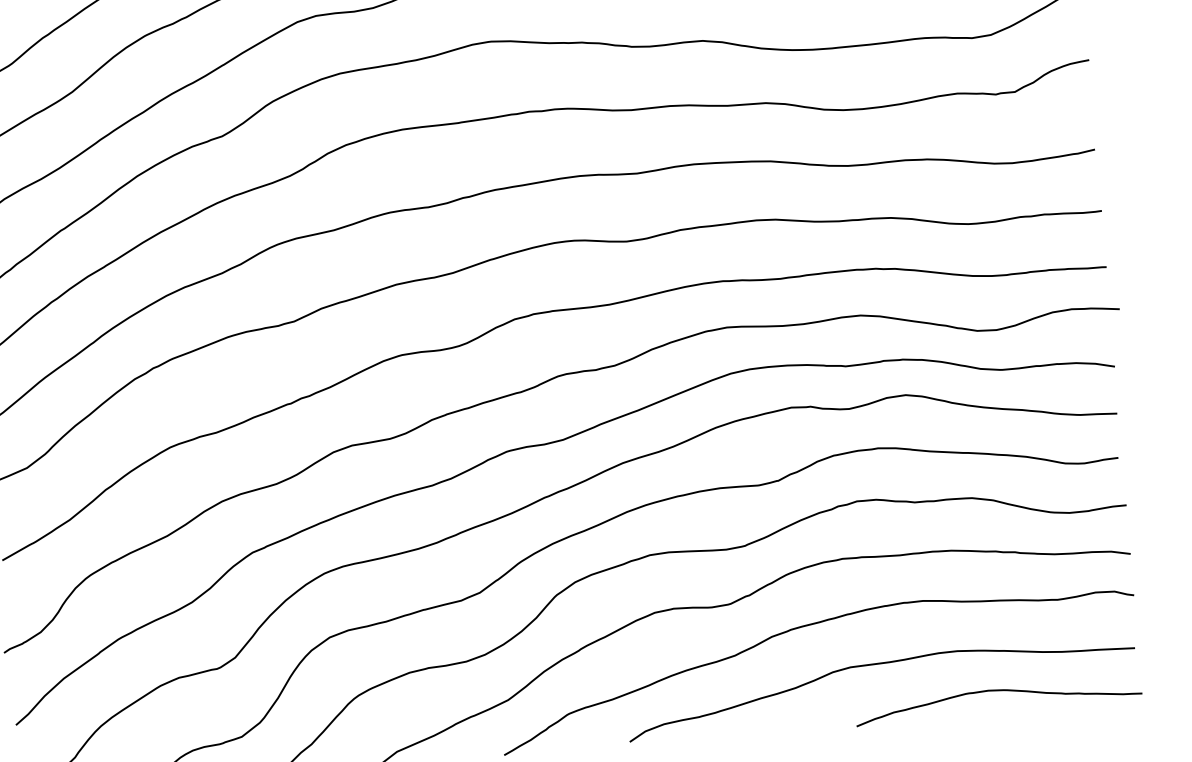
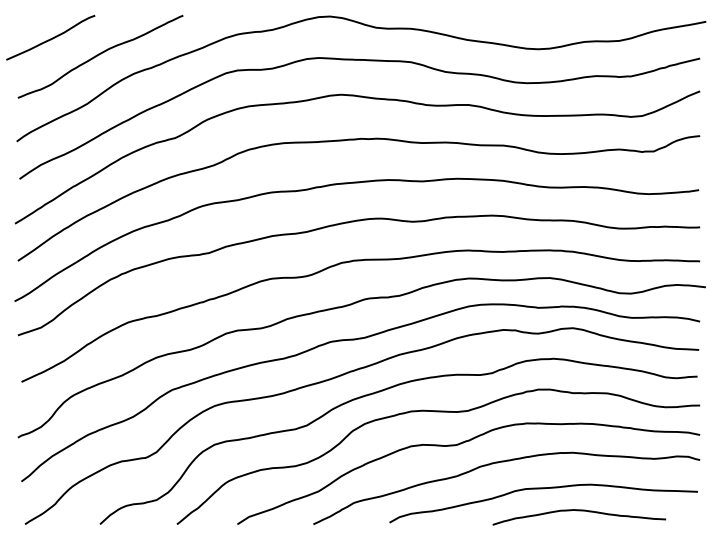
curve: (998, 692) -> (579, 511), moved

